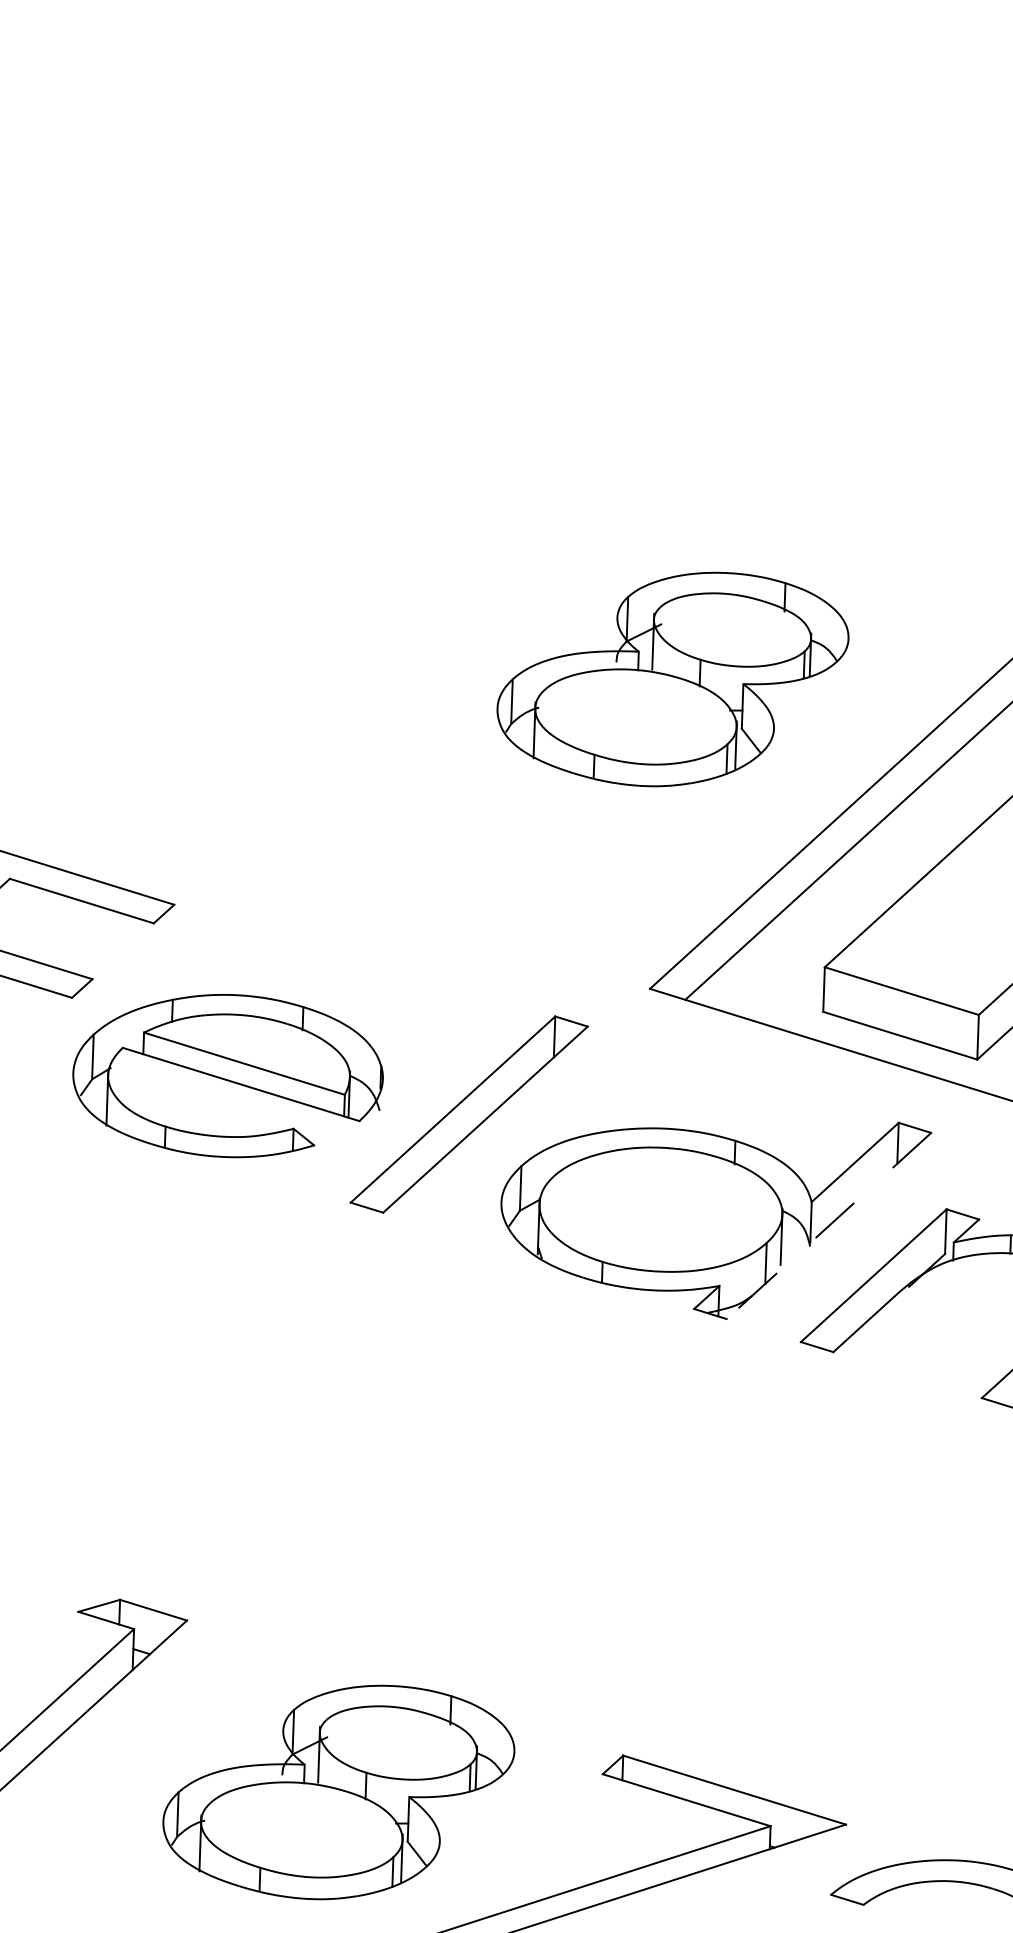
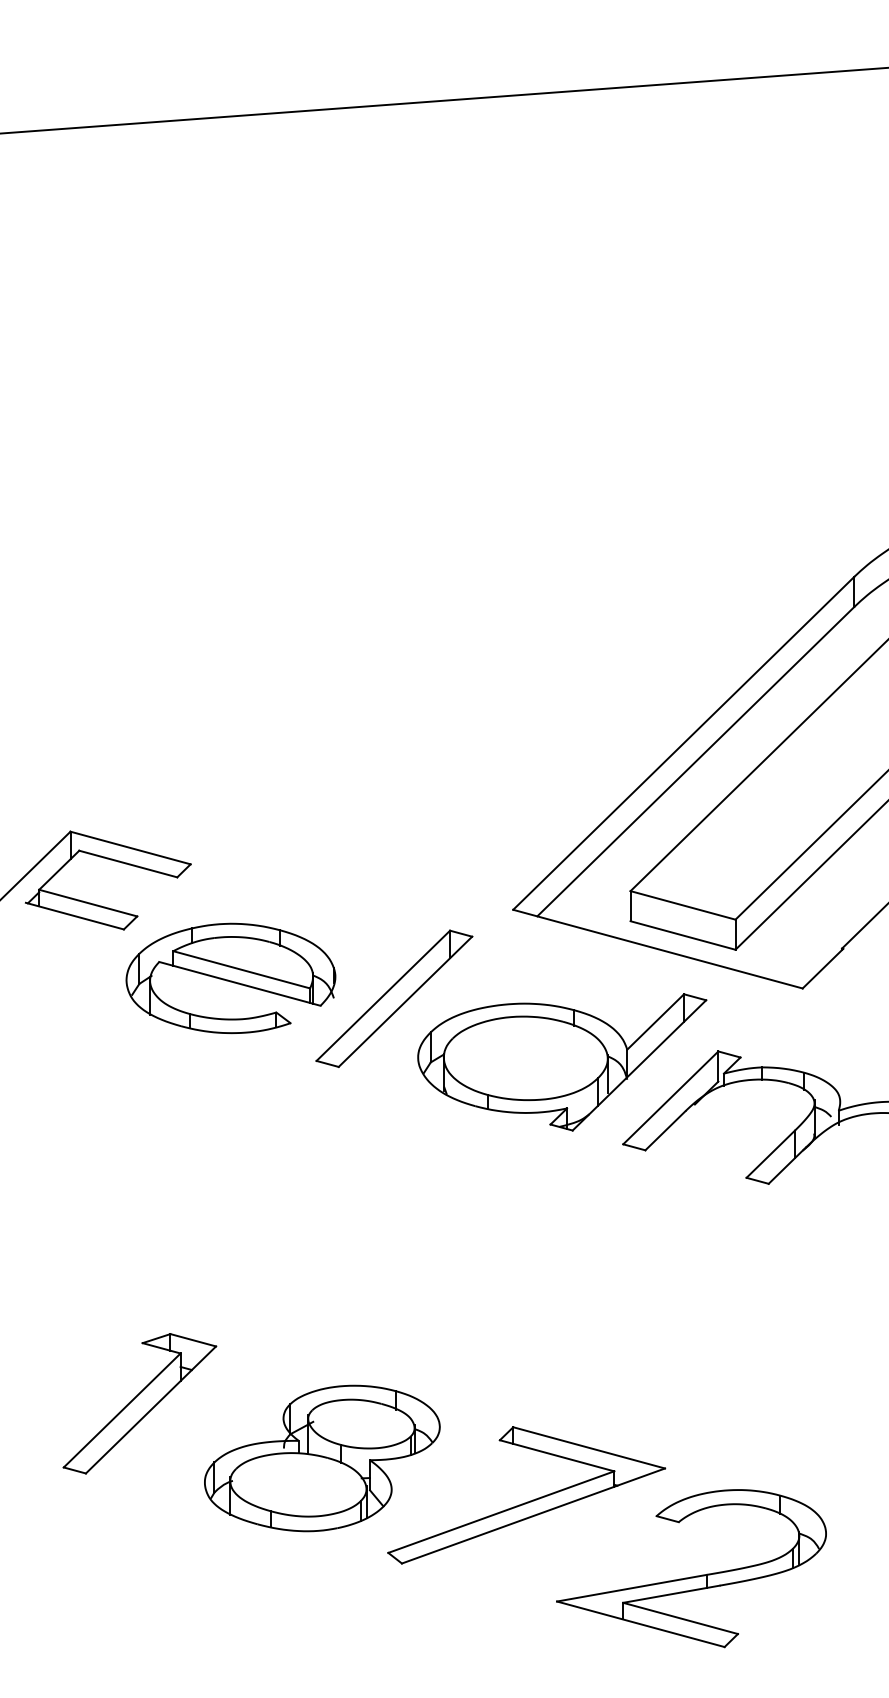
part: (673, 679) -> (521, 700), removed
line: (829, 1226) -> (639, 1065), dashed -> solid

